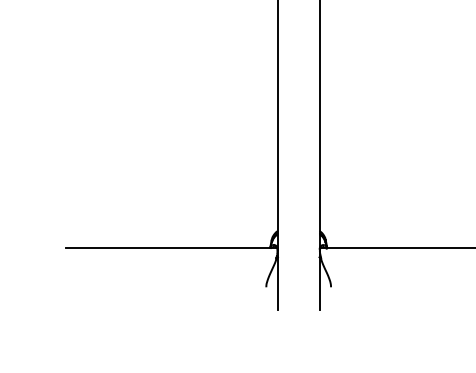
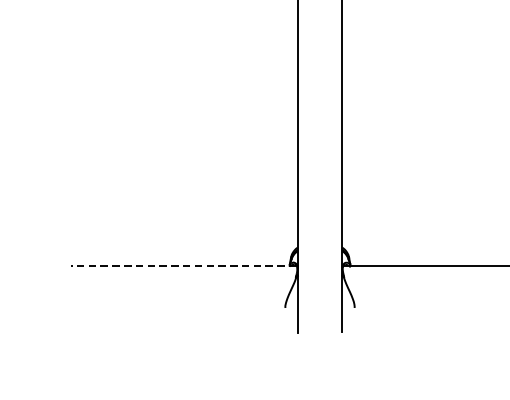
line: (170, 248) -> (182, 266), solid -> dashed

